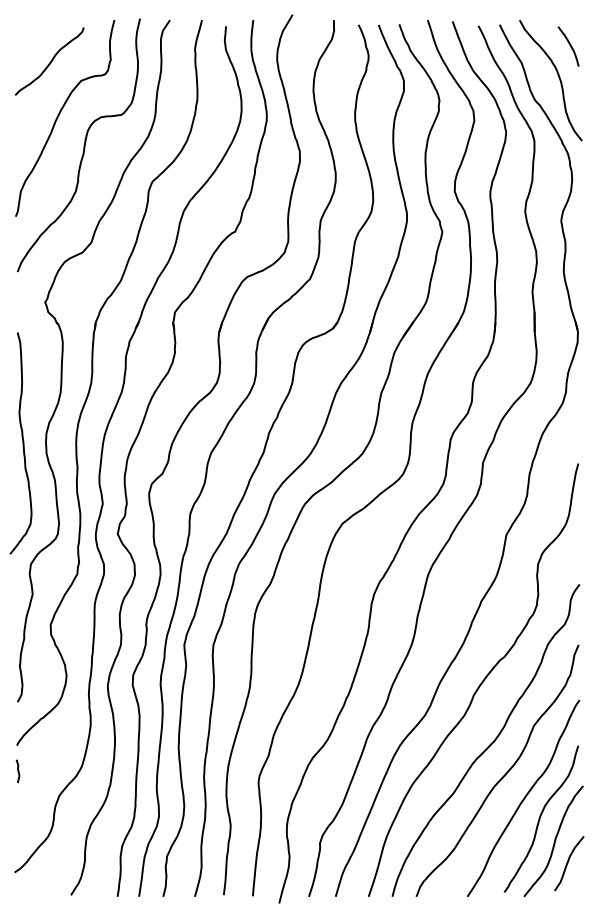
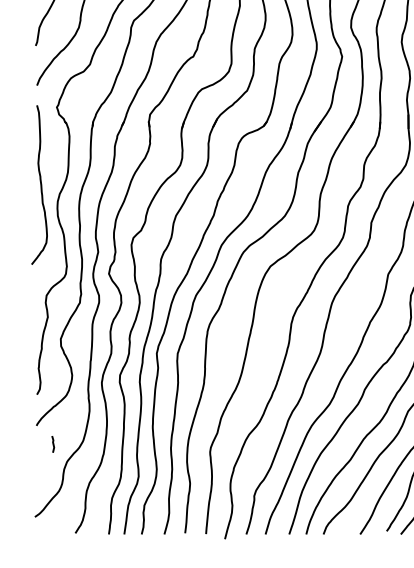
curve: (22, 443) -> (40, 185), moved
line: (17, 771) -> (52, 444), moved

